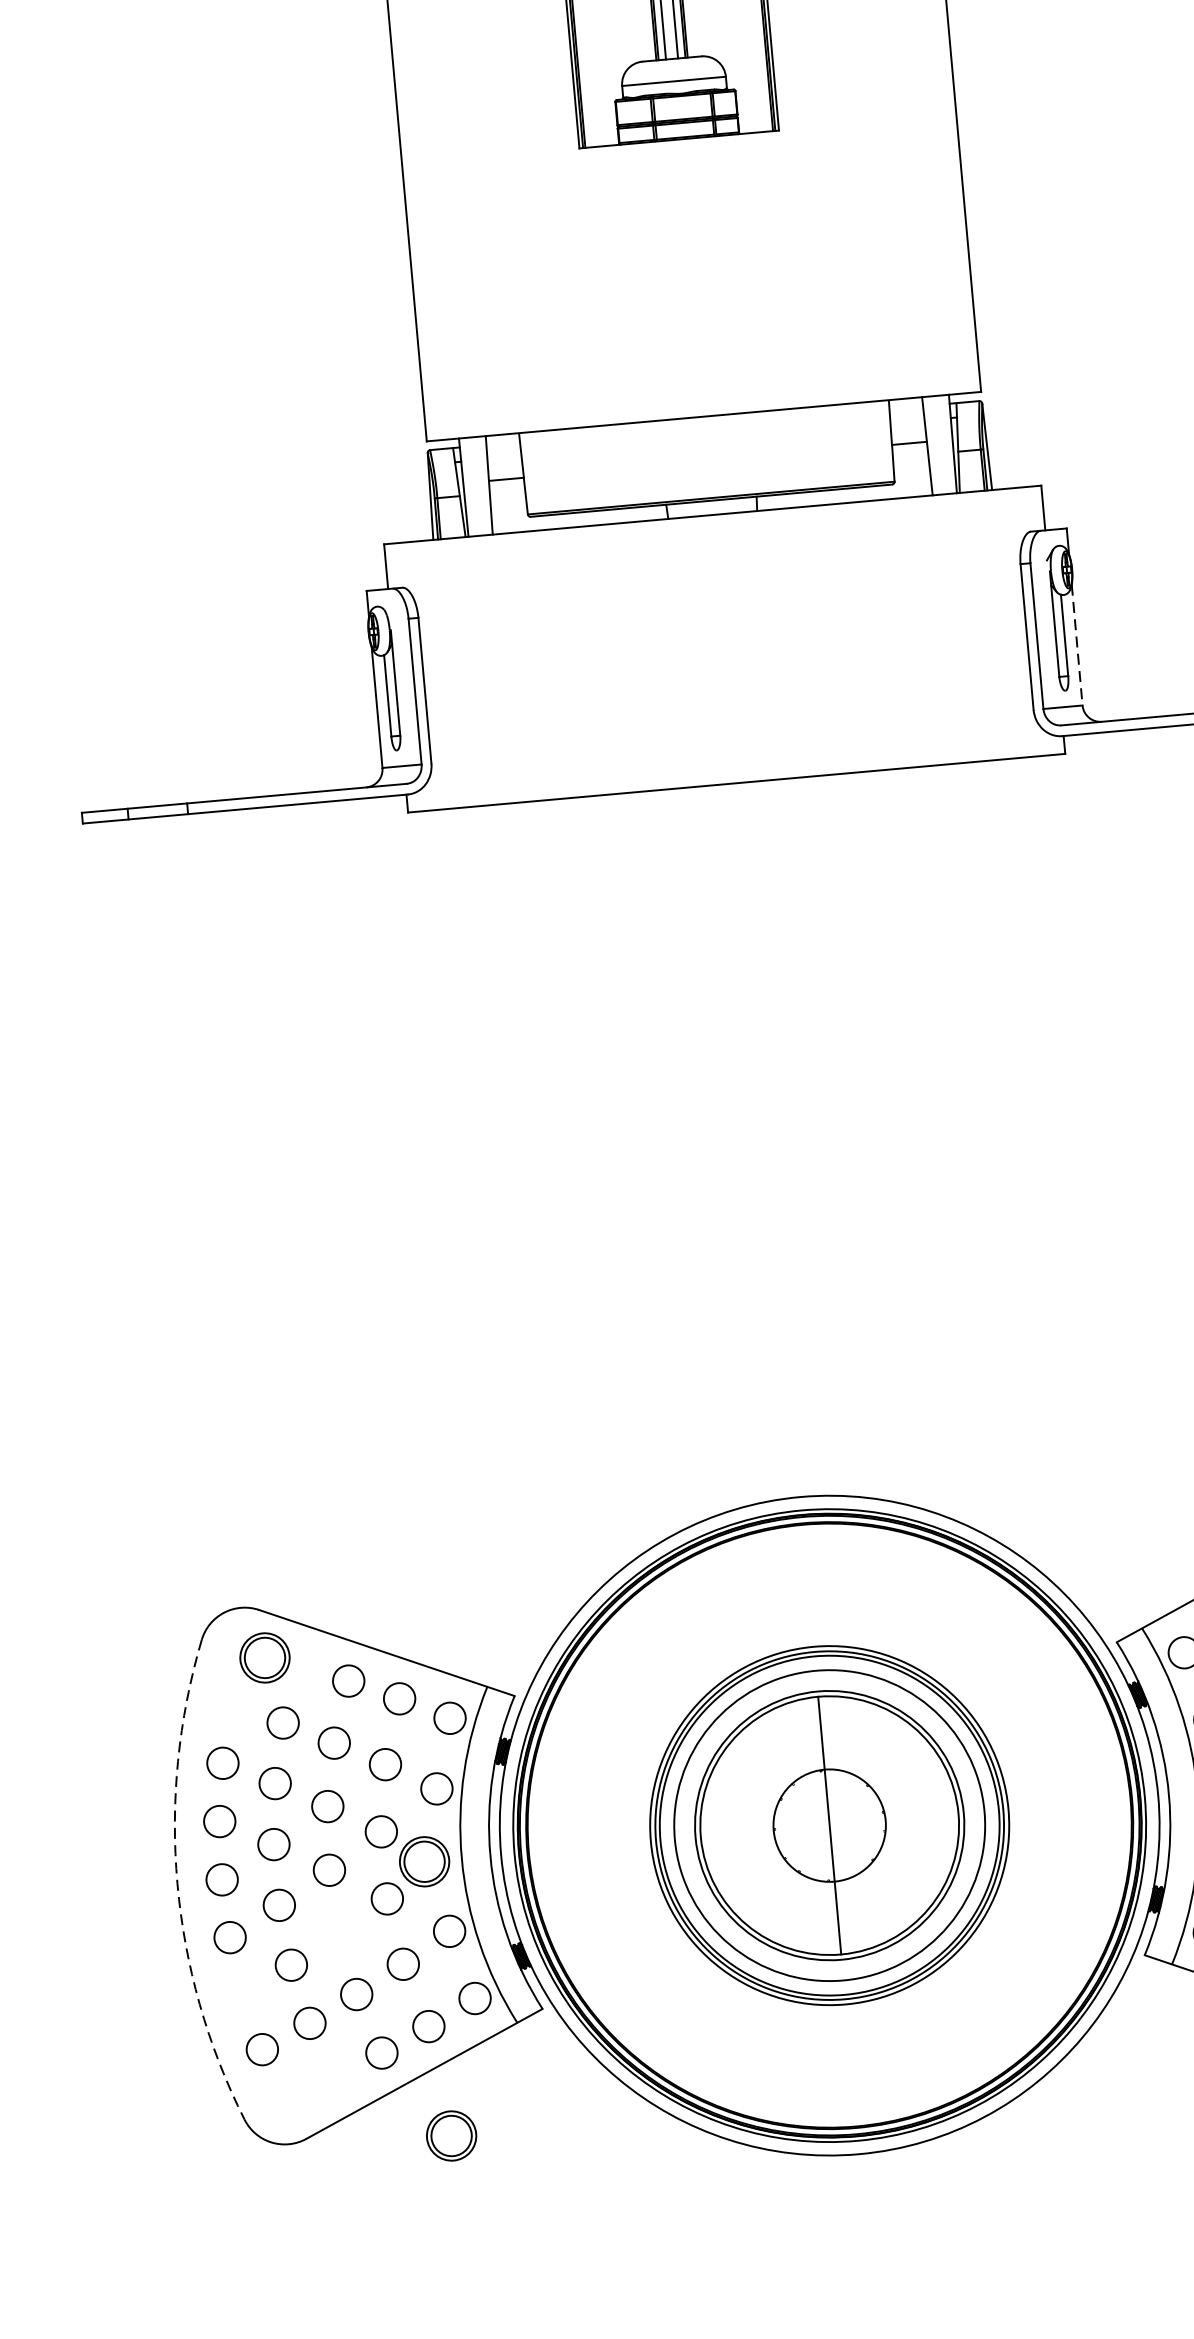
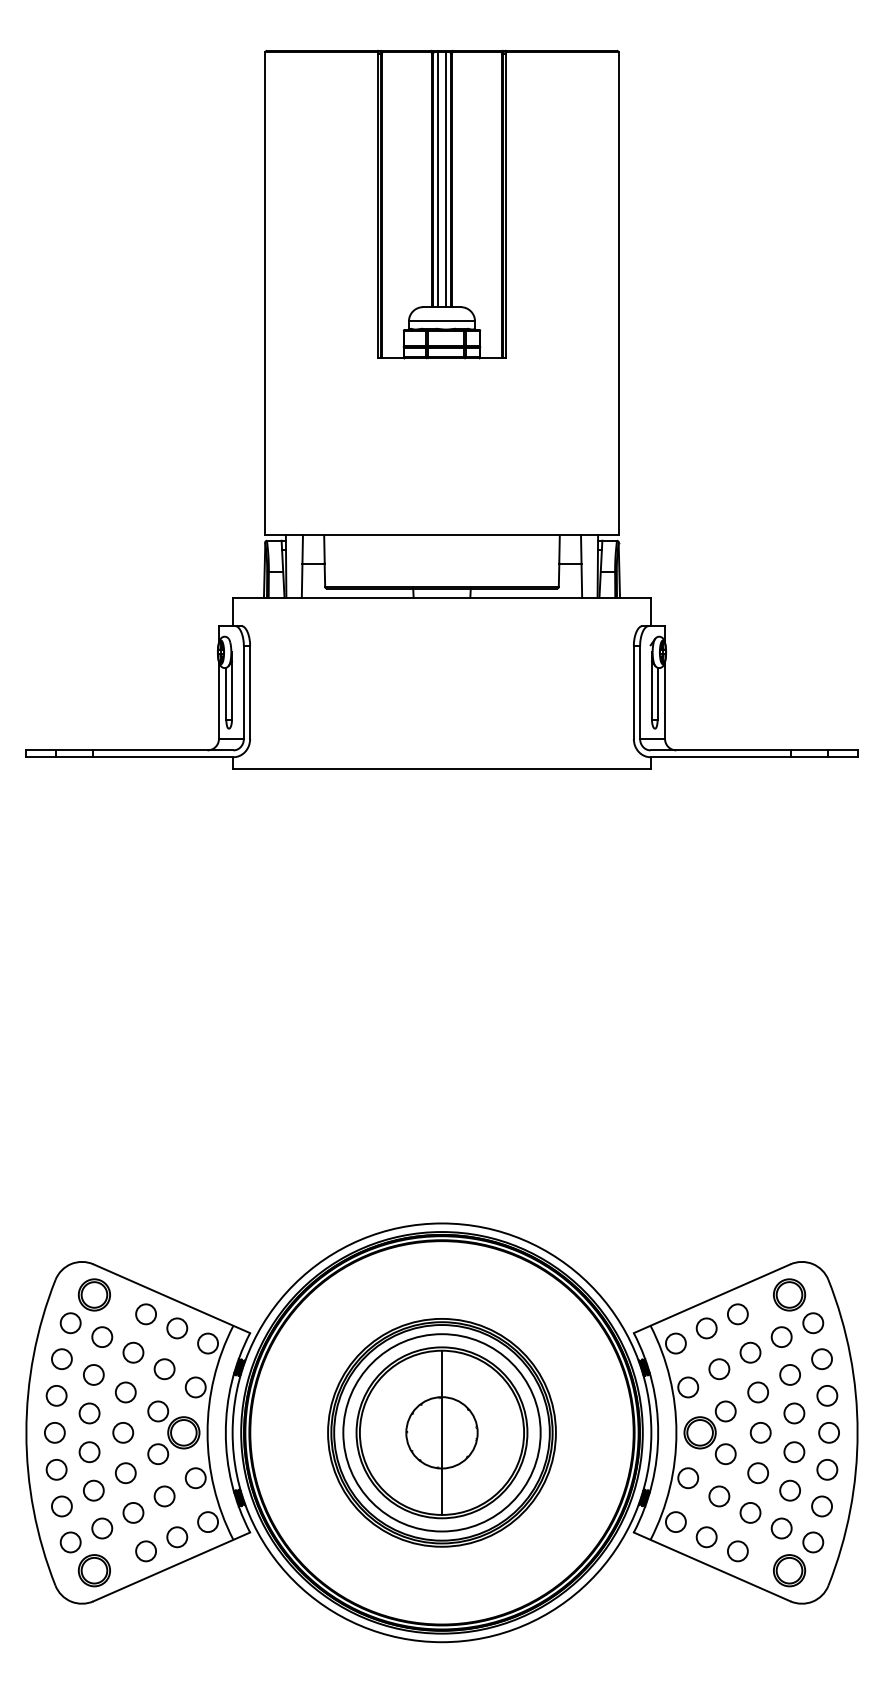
line: (1078, 646) -> (665, 701), dashed -> solid
circle: (231, 1706) -> (70, 1323), added
arc: (177, 1883) -> (26, 1432), dashed -> solid
circle: (338, 1933) -> (125, 1473), added
circle: (242, 1994) -> (61, 1506), added
part: (450, 2135) -> (93, 1570), moved

